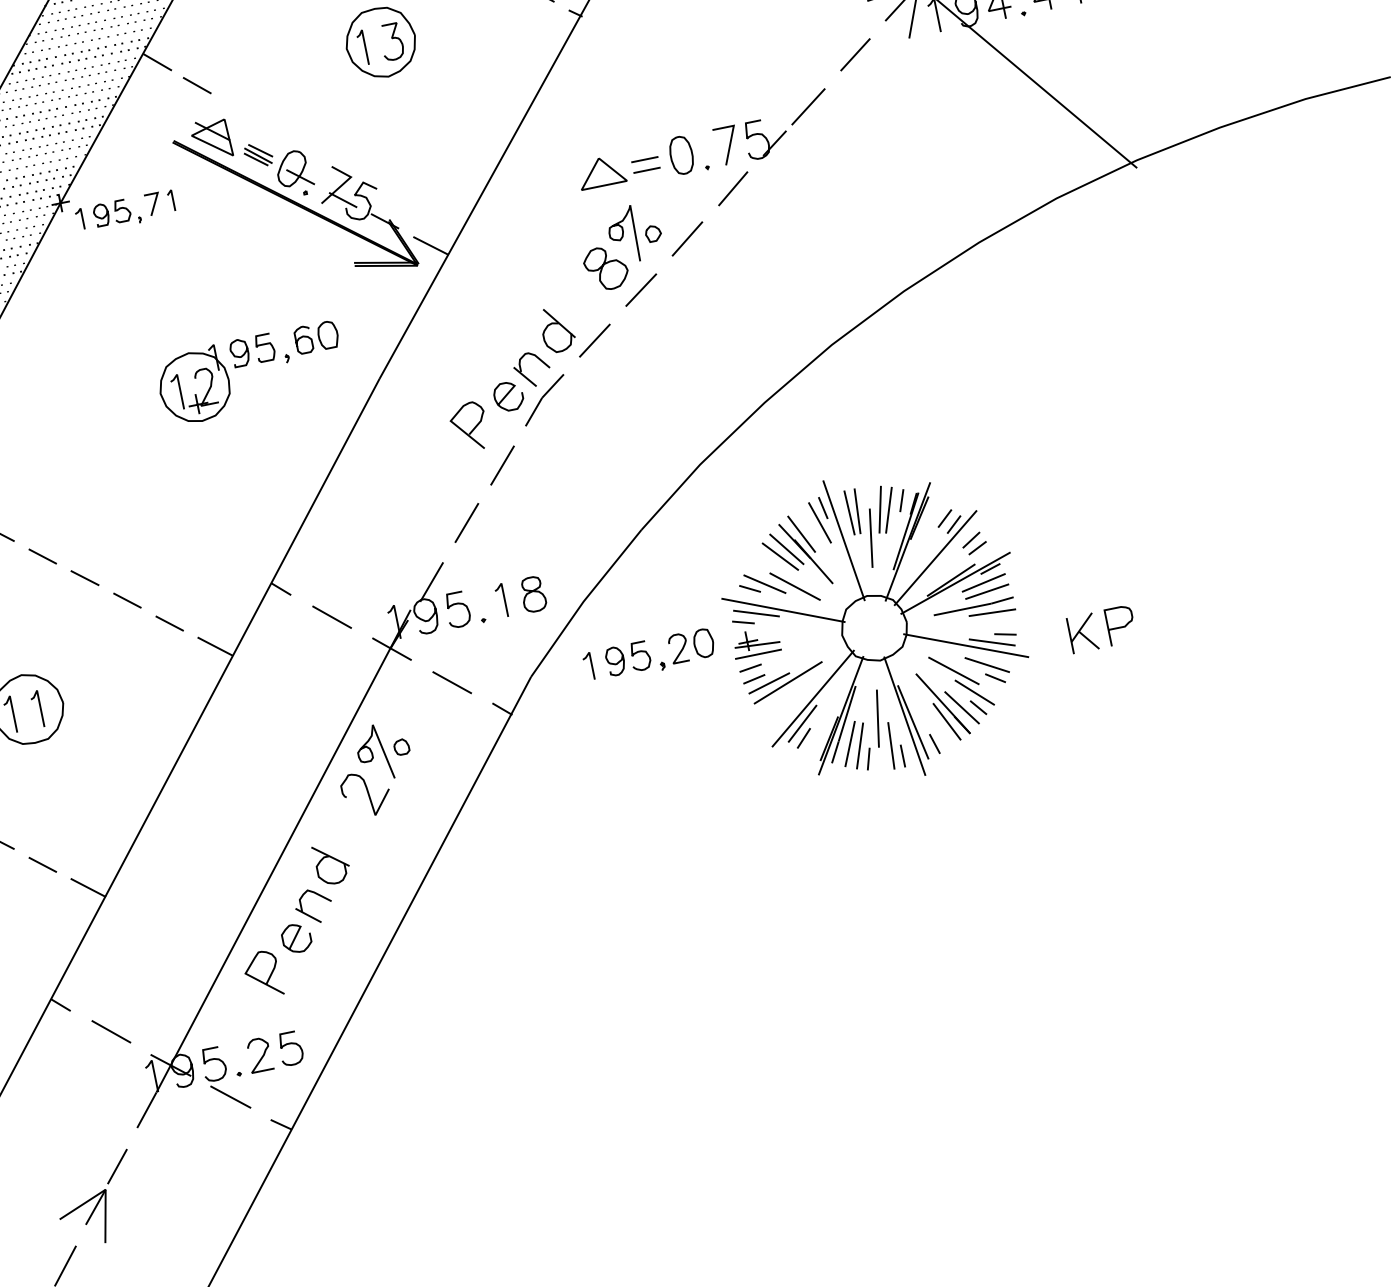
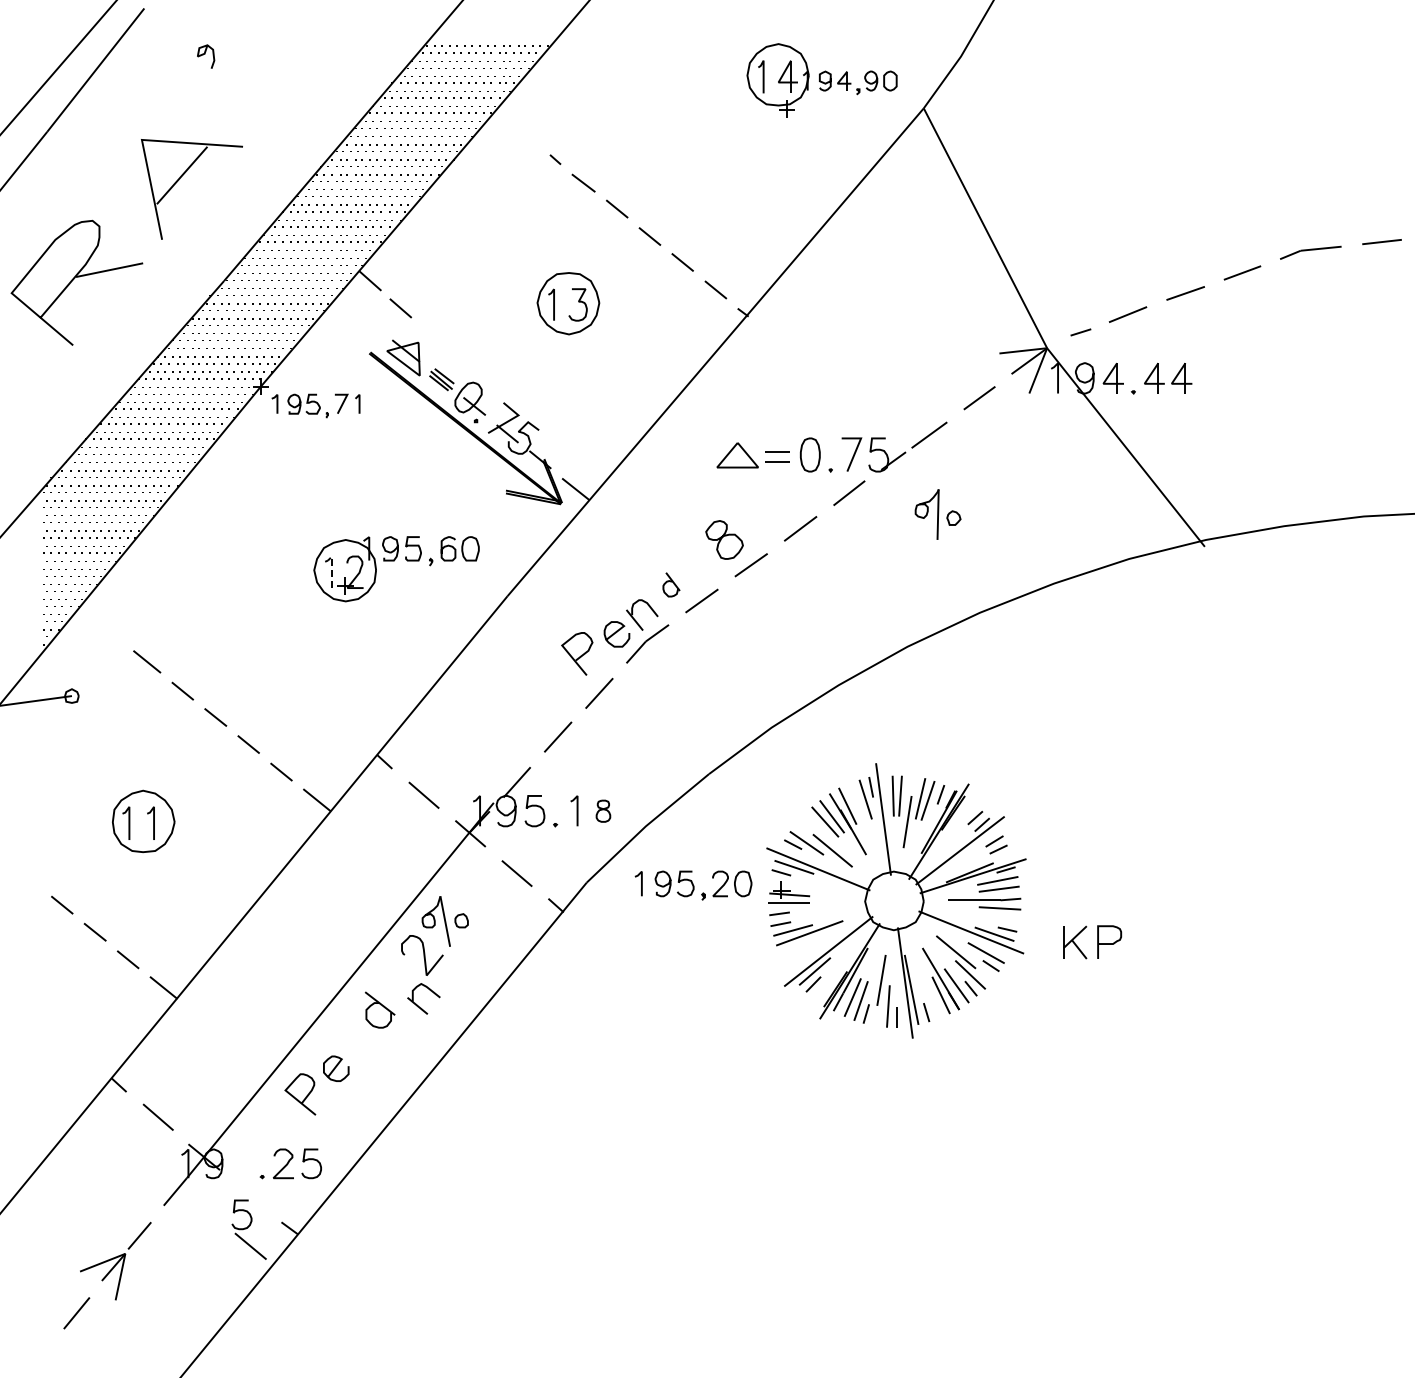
part: (634, 233) -> (937, 514), moved
part: (557, 329) -> (671, 584), size x0.6
line: (179, 385) -> (332, 566), solid -> dashed
part: (533, 594) -> (603, 811), size x0.7
part: (308, 913) -> (417, 1004), moved
part: (224, 1079) -> (248, 1229), moved

